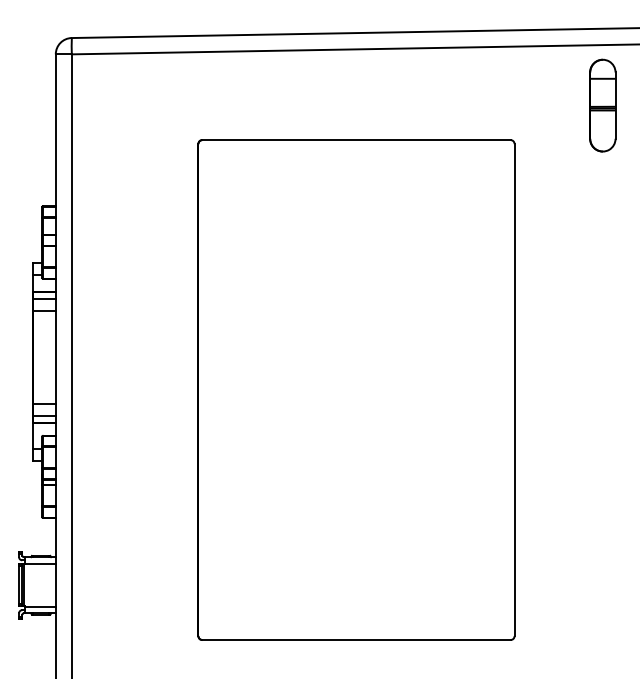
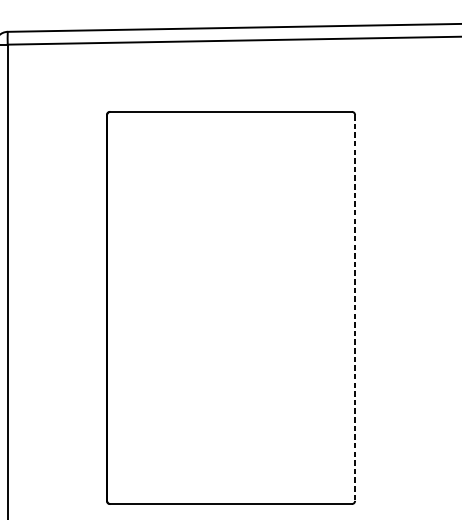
part: (602, 105) -> (424, 84), removed
line: (514, 390) -> (354, 308), solid -> dashed

